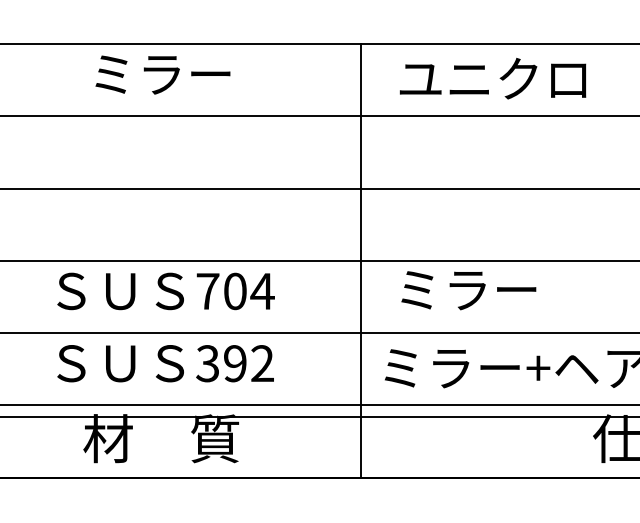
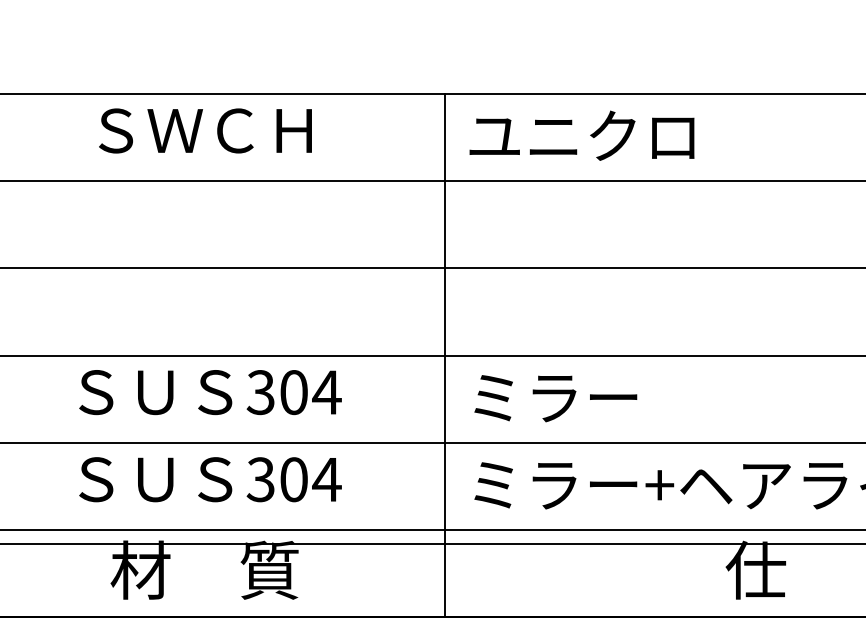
text: (161, 74) -> (205, 130), ミラー -> ＳＷＣＨ
text: (492, 78) -> (581, 135), moved
text: (468, 290) -> (555, 398), moved
text: (207, 291) -> (260, 392), 704 -> 304
text: (248, 363) -> (310, 479), 392 -> 304

